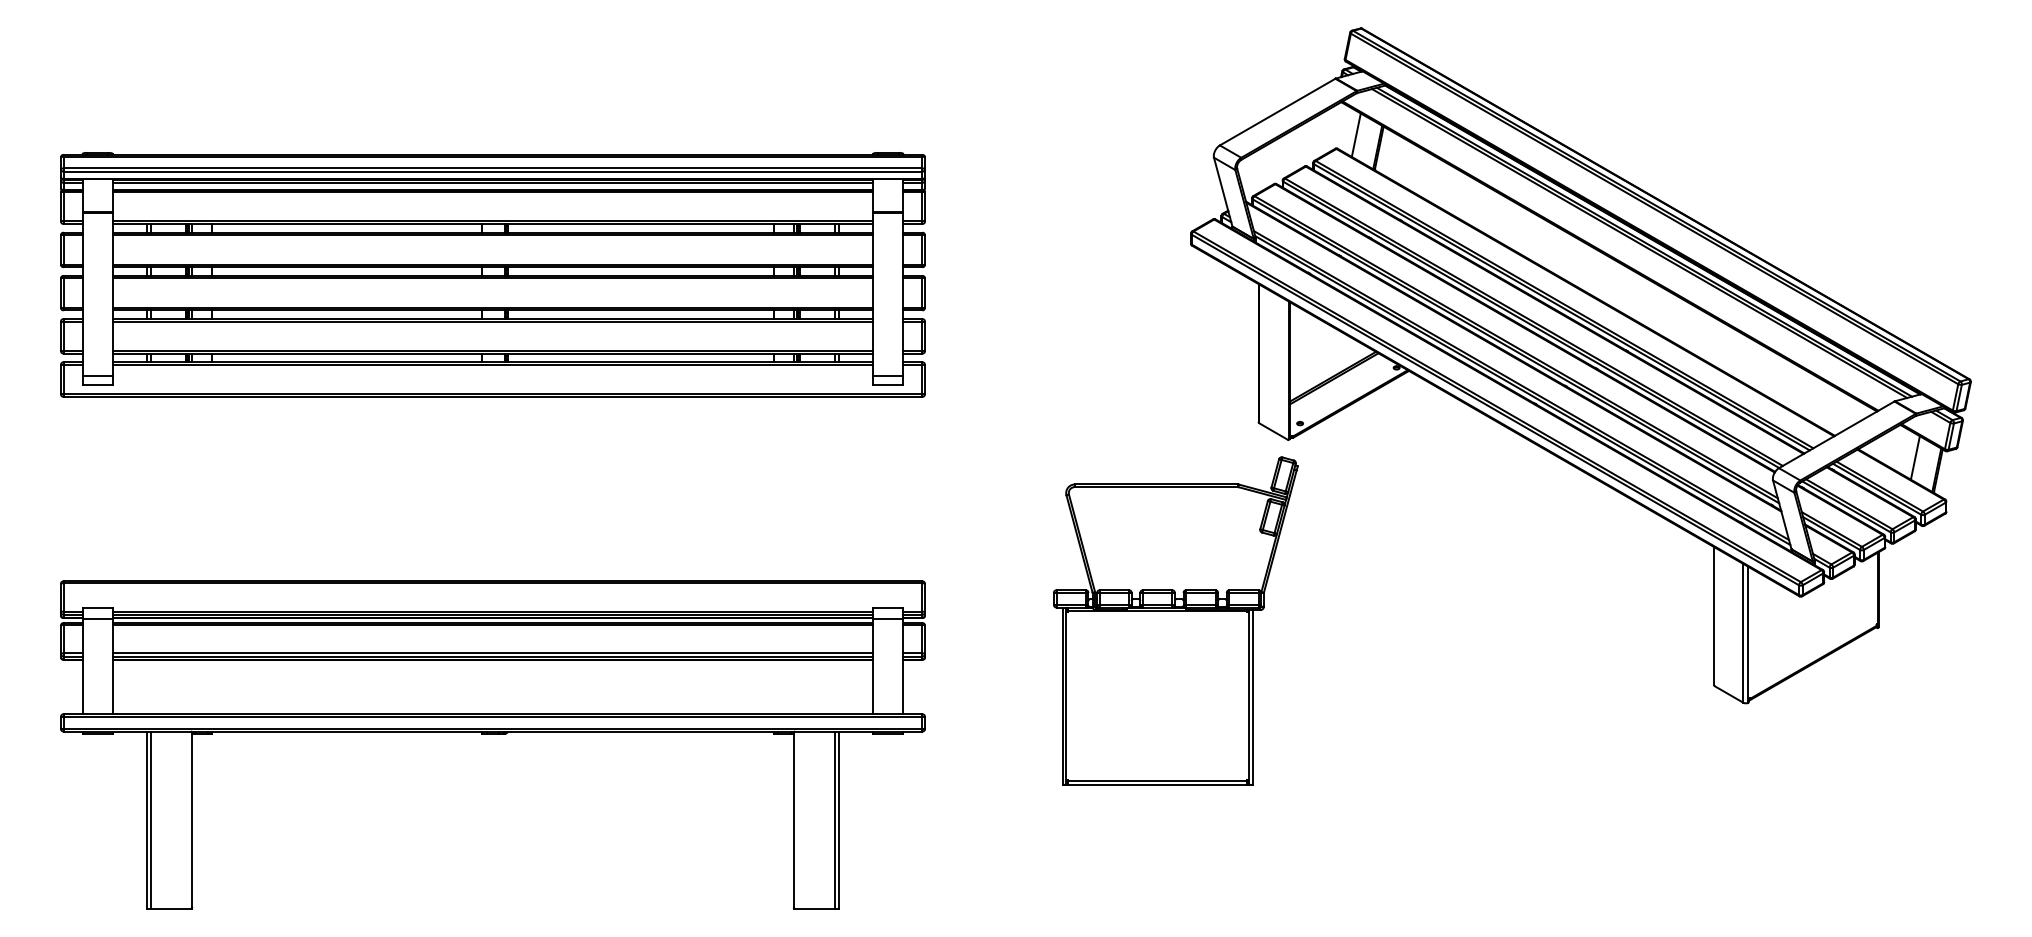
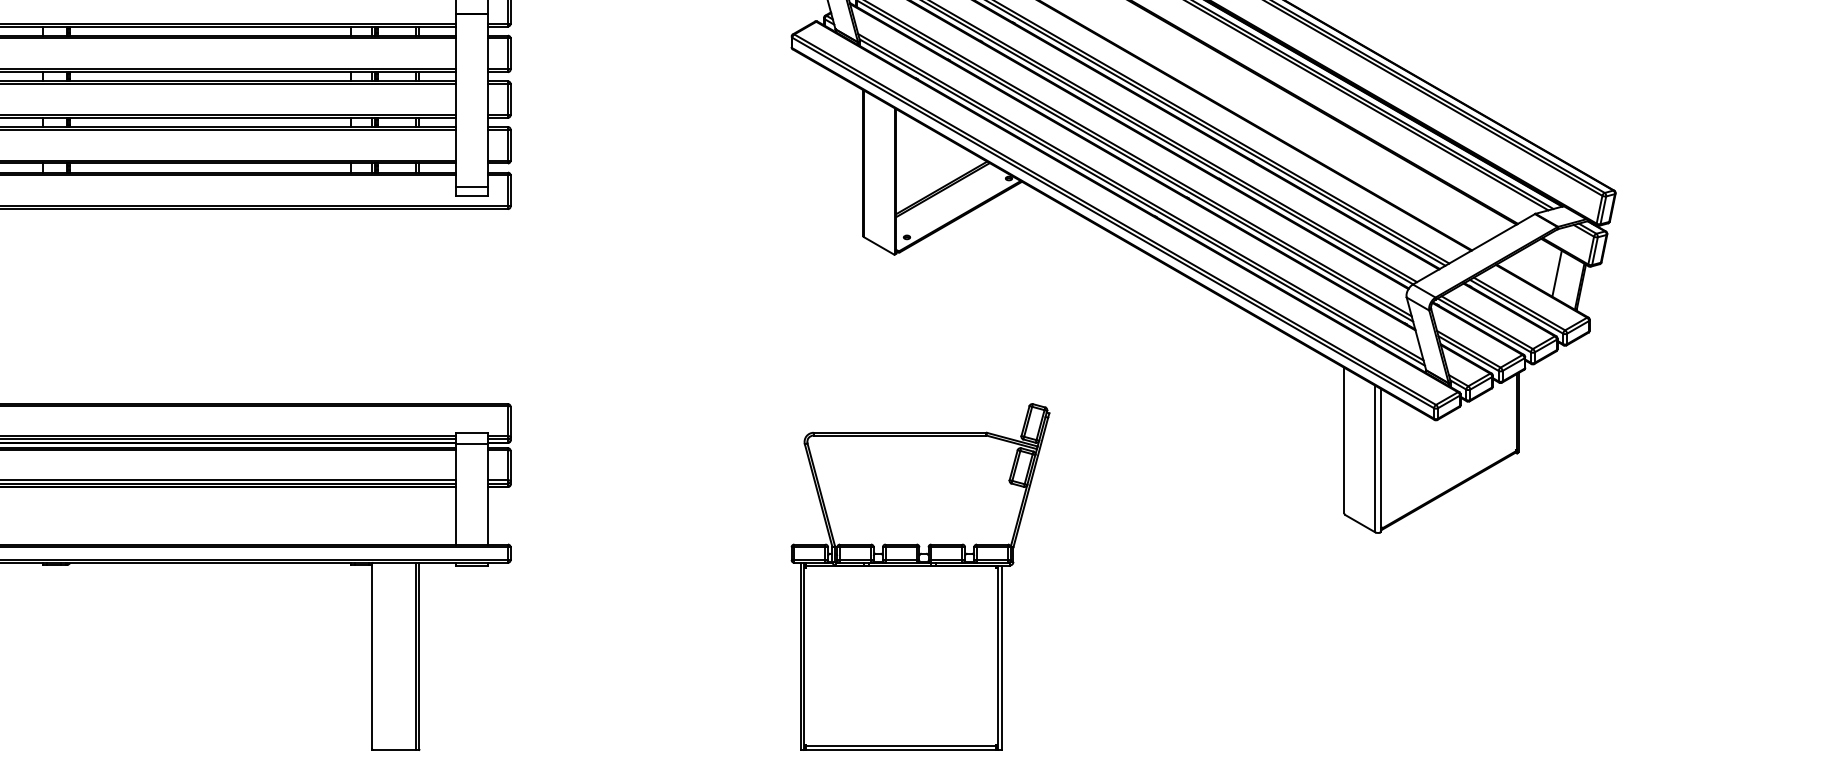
part: (1175, 620) -> (920, 576), moved

